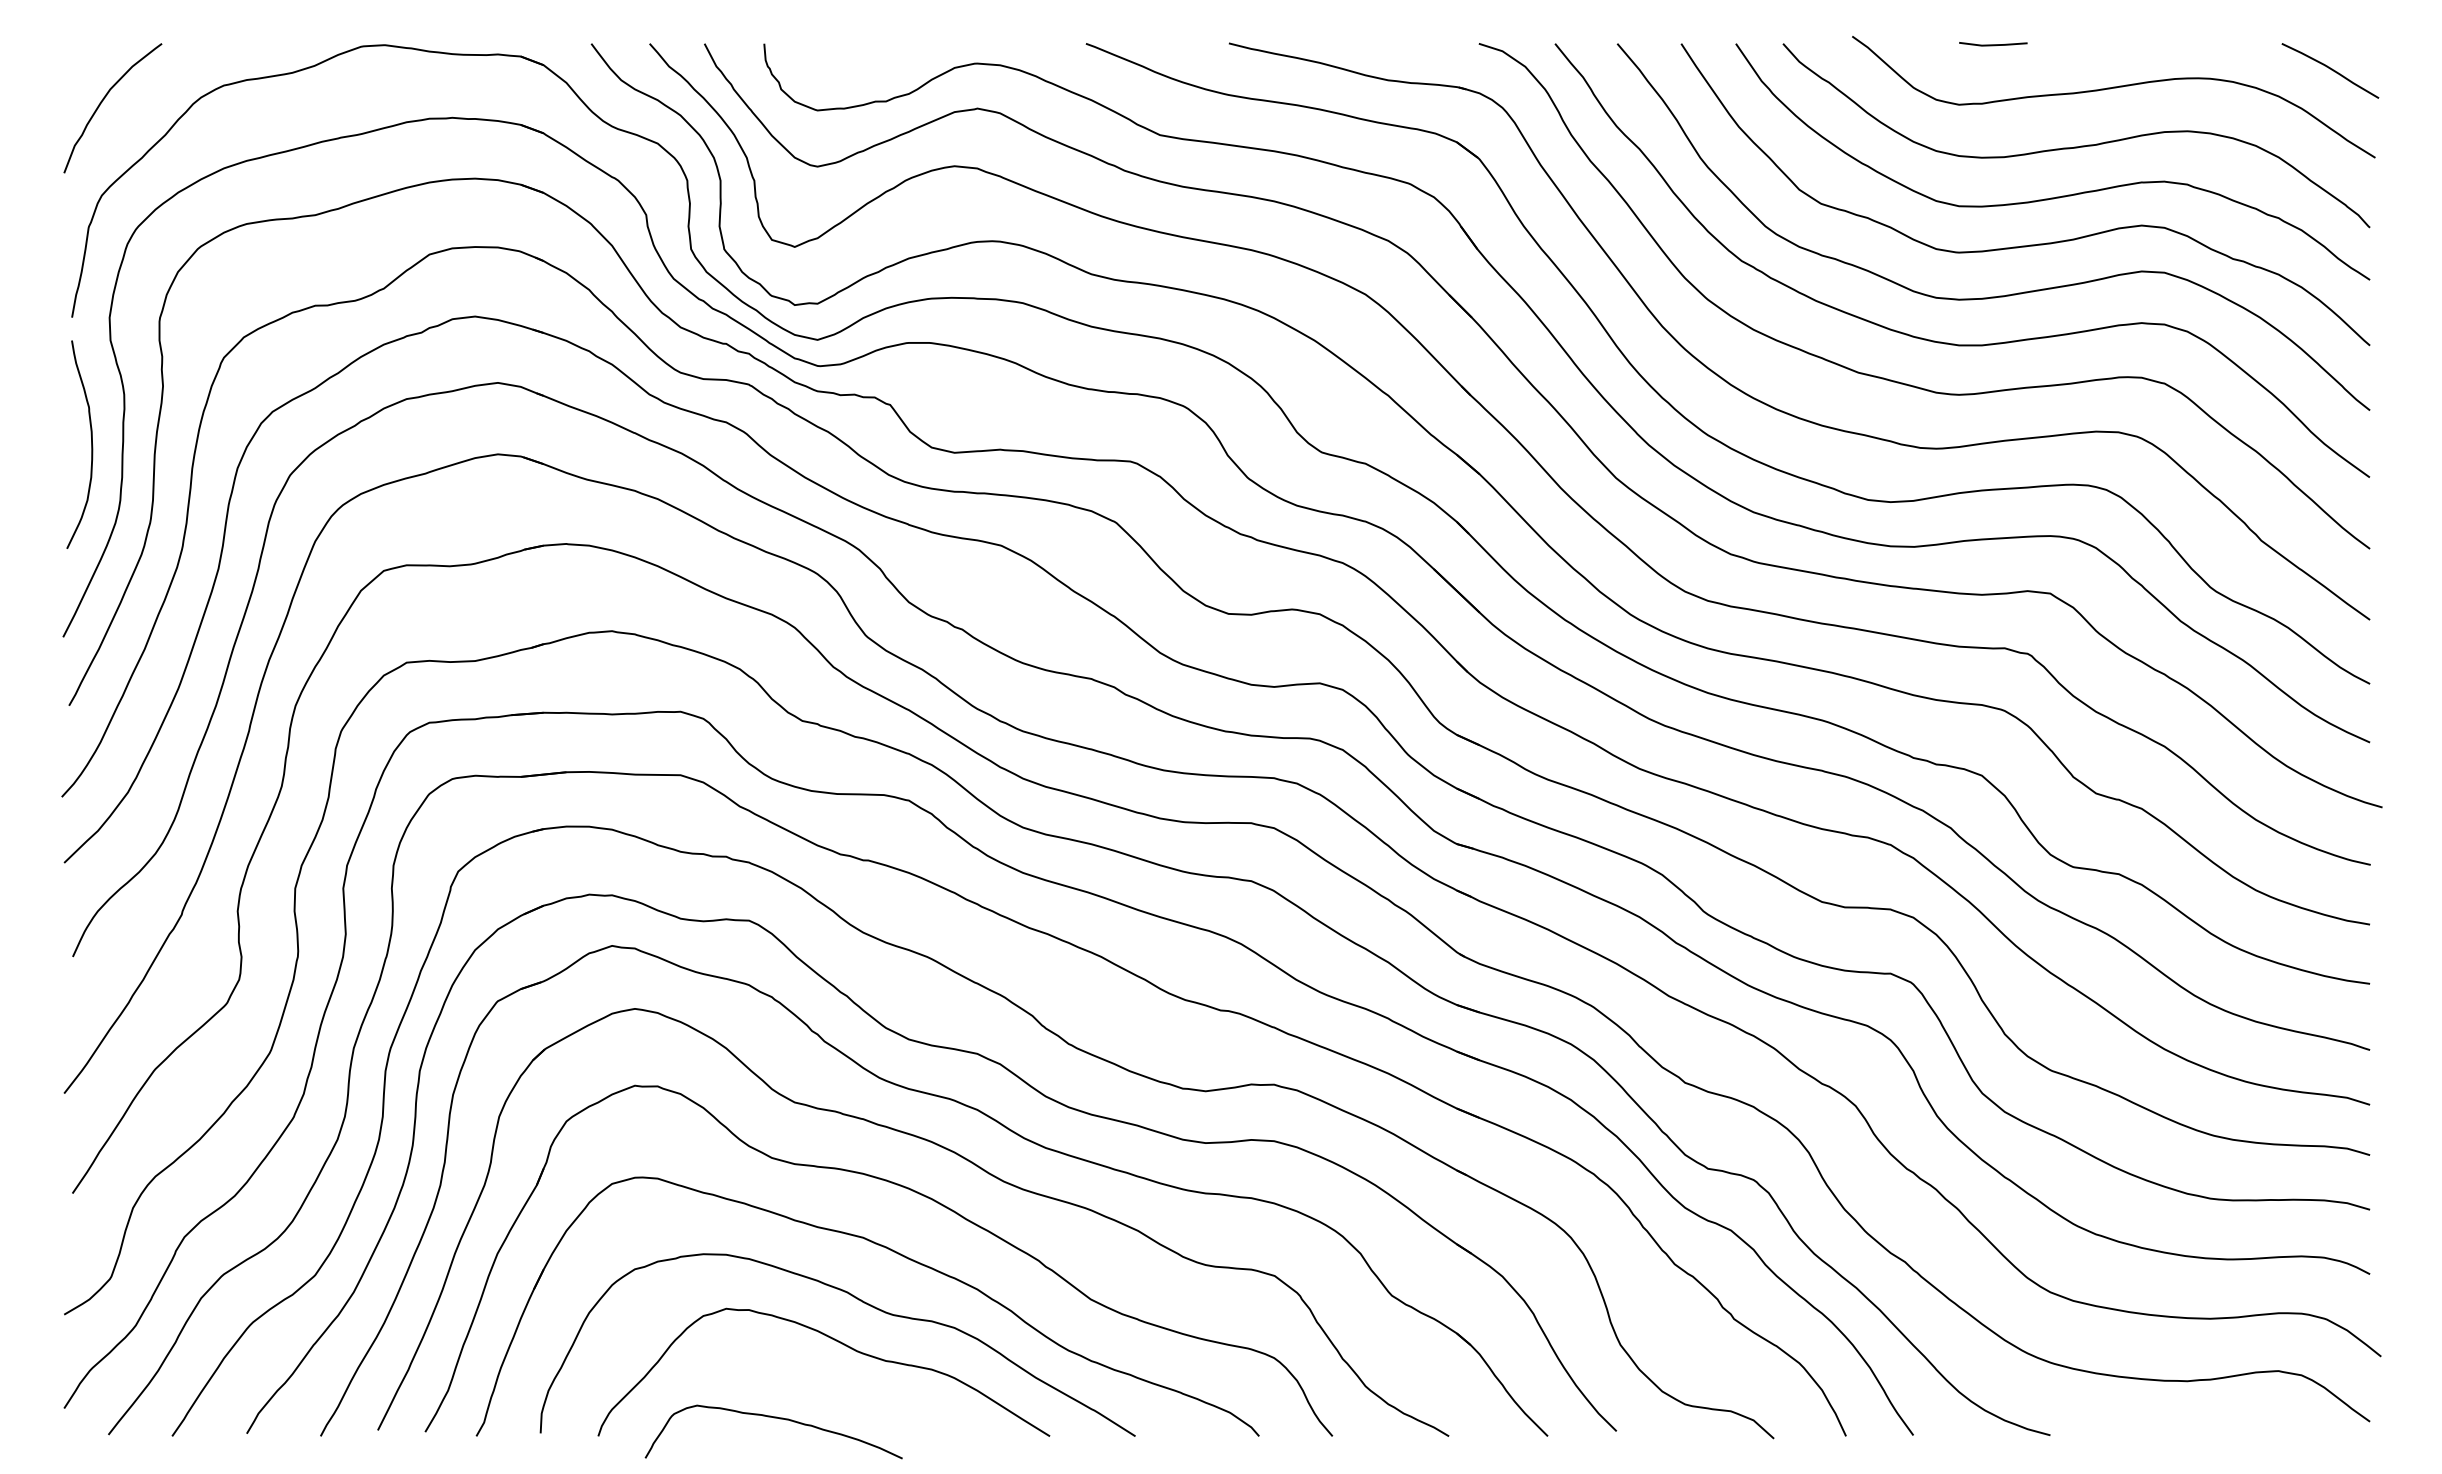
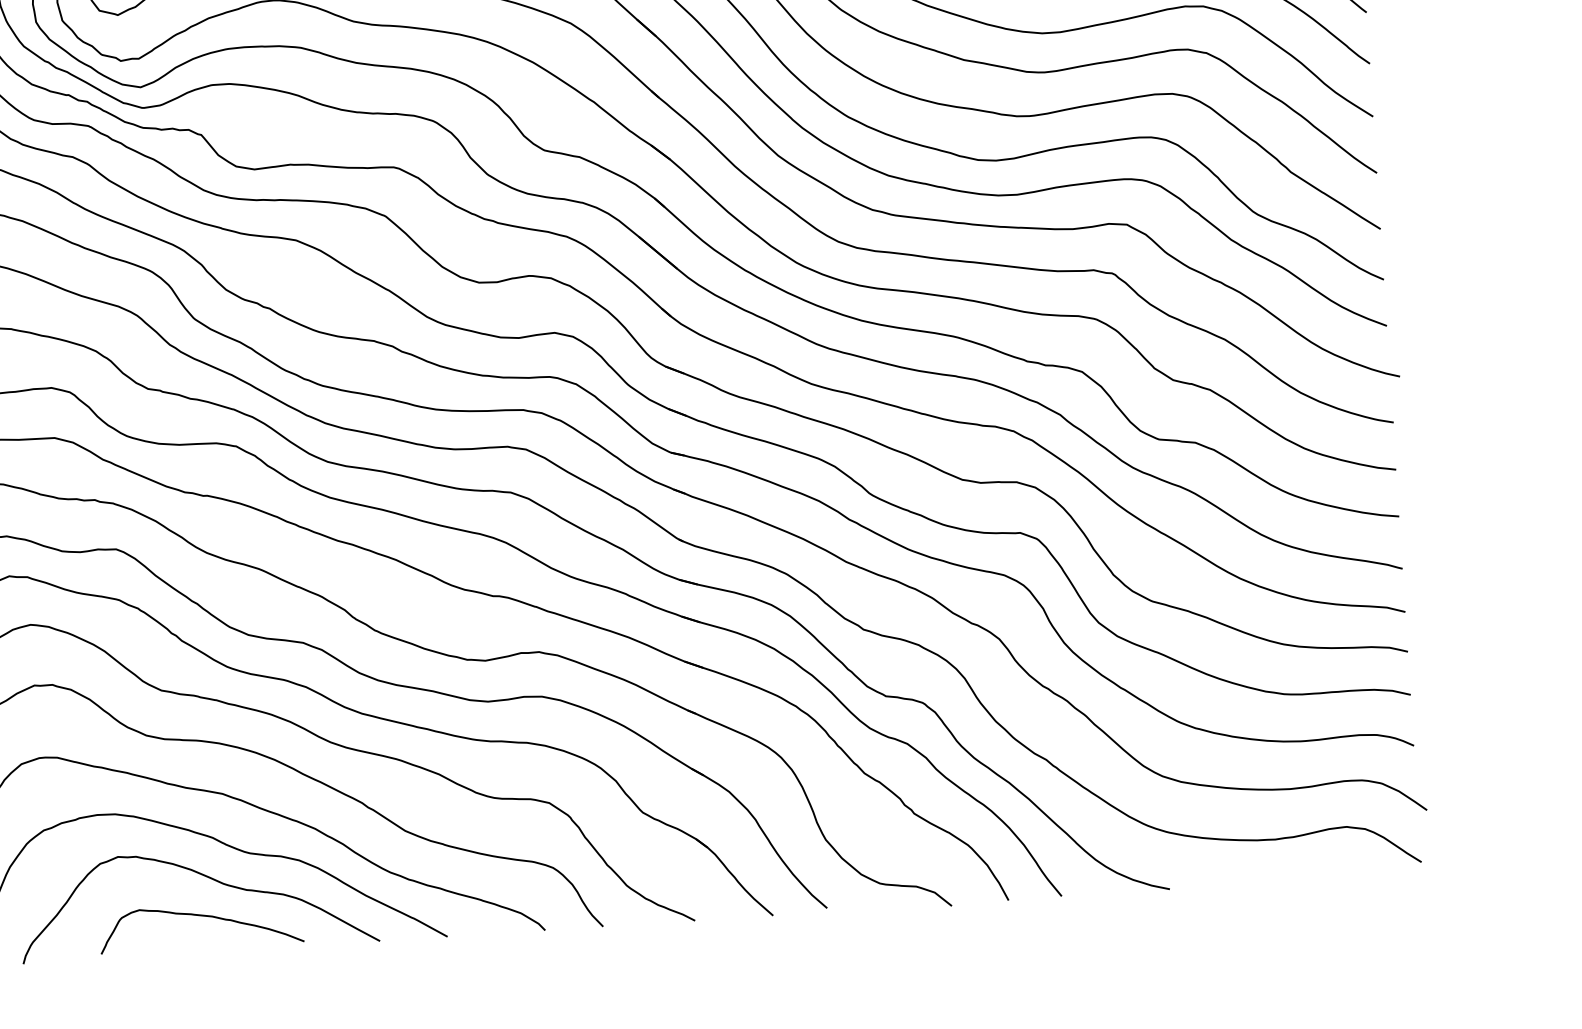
curve: (773, 1418) -> (200, 916), moved

